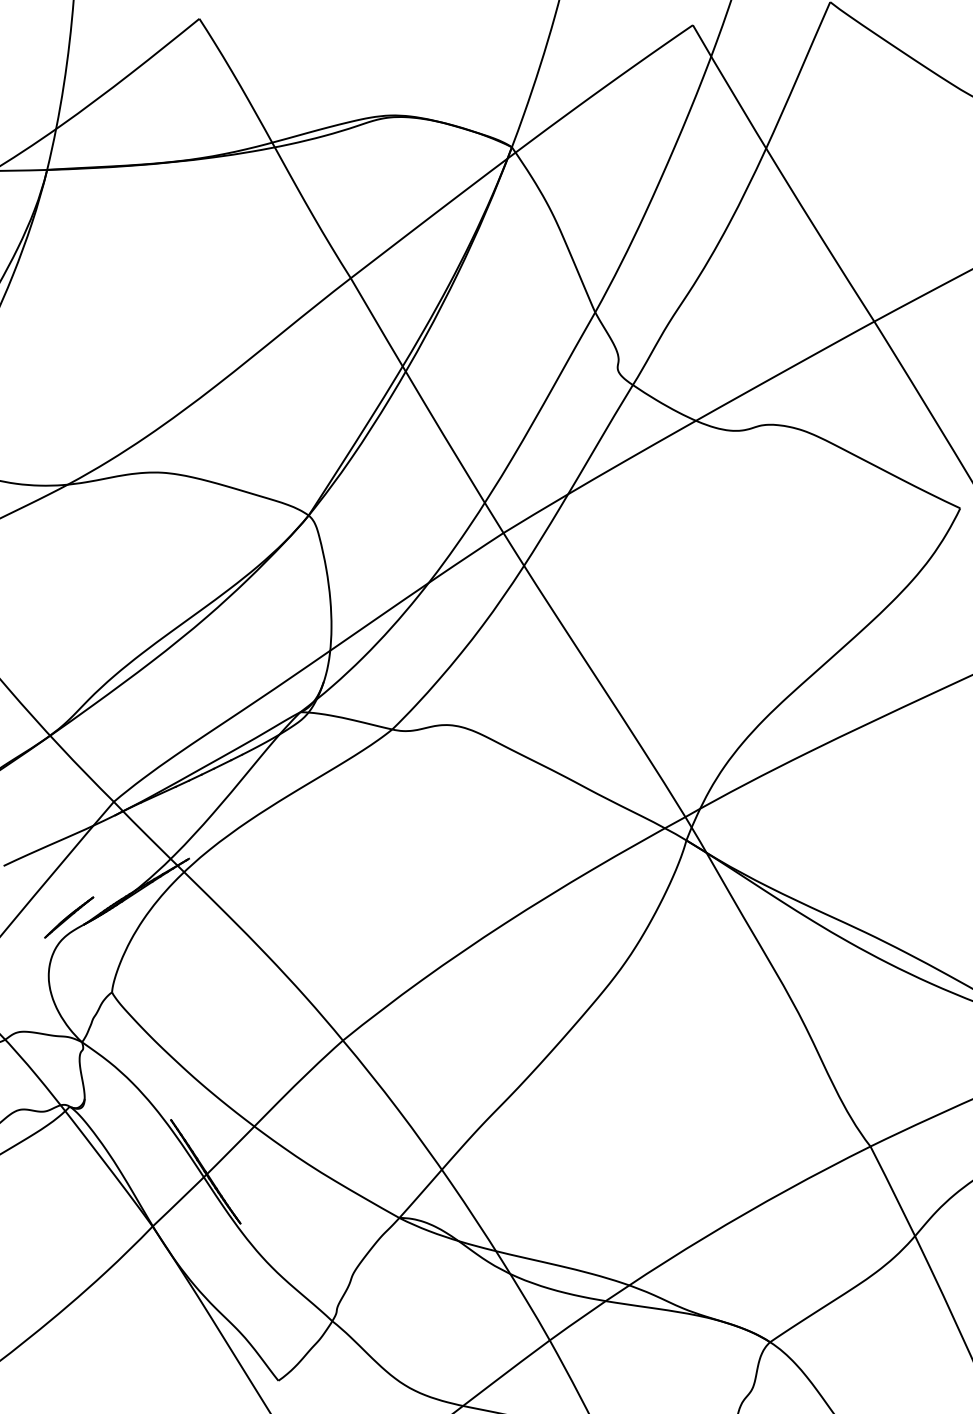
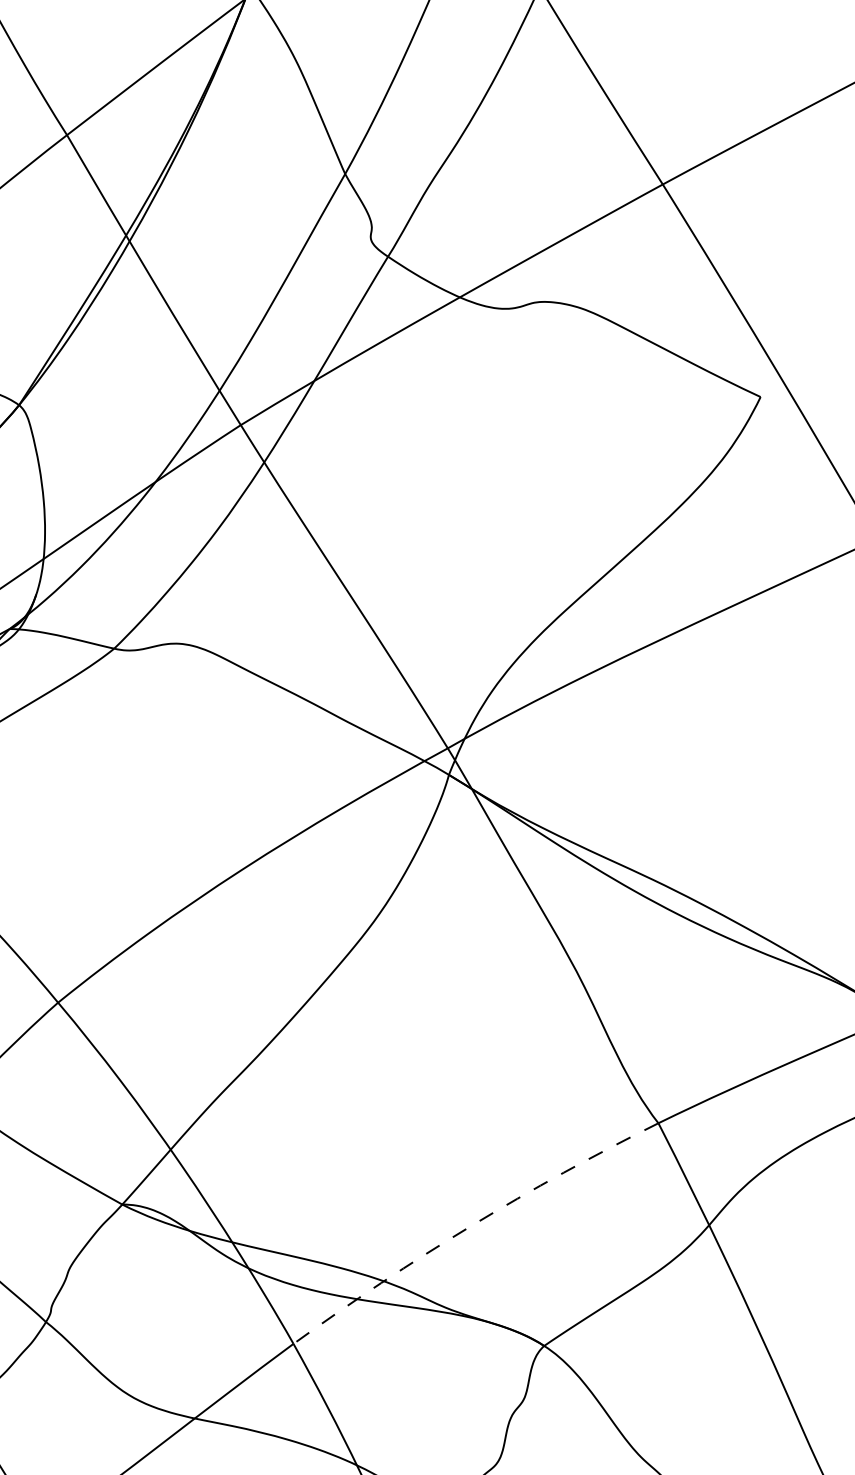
arc: (706, 1236) -> (471, 1225), solid -> dashed

